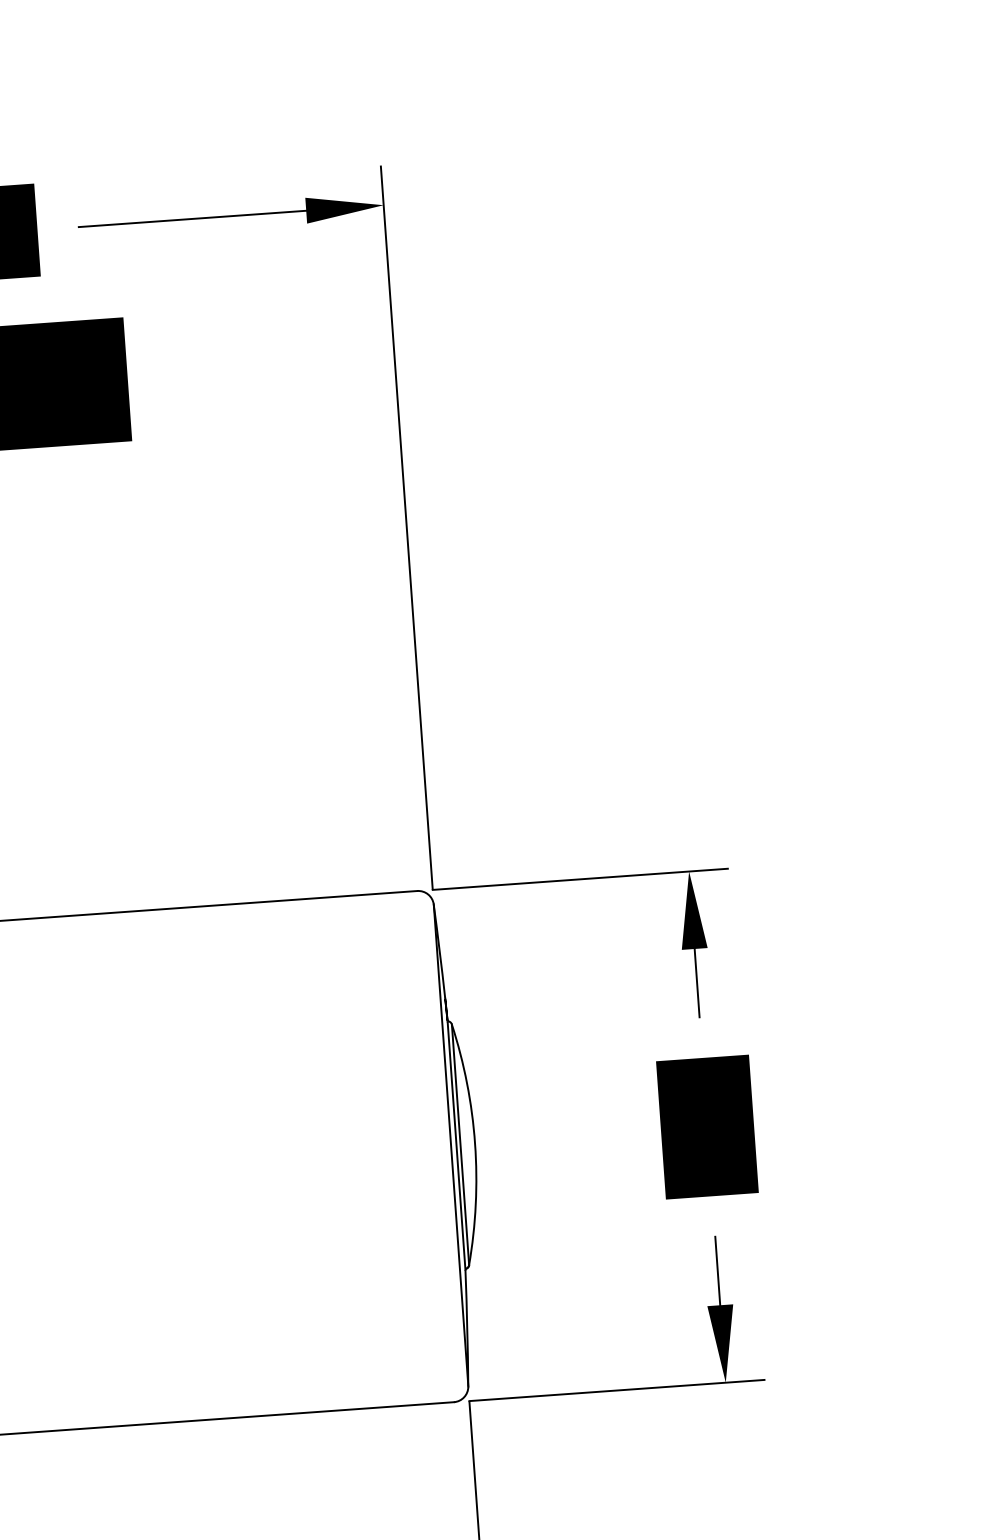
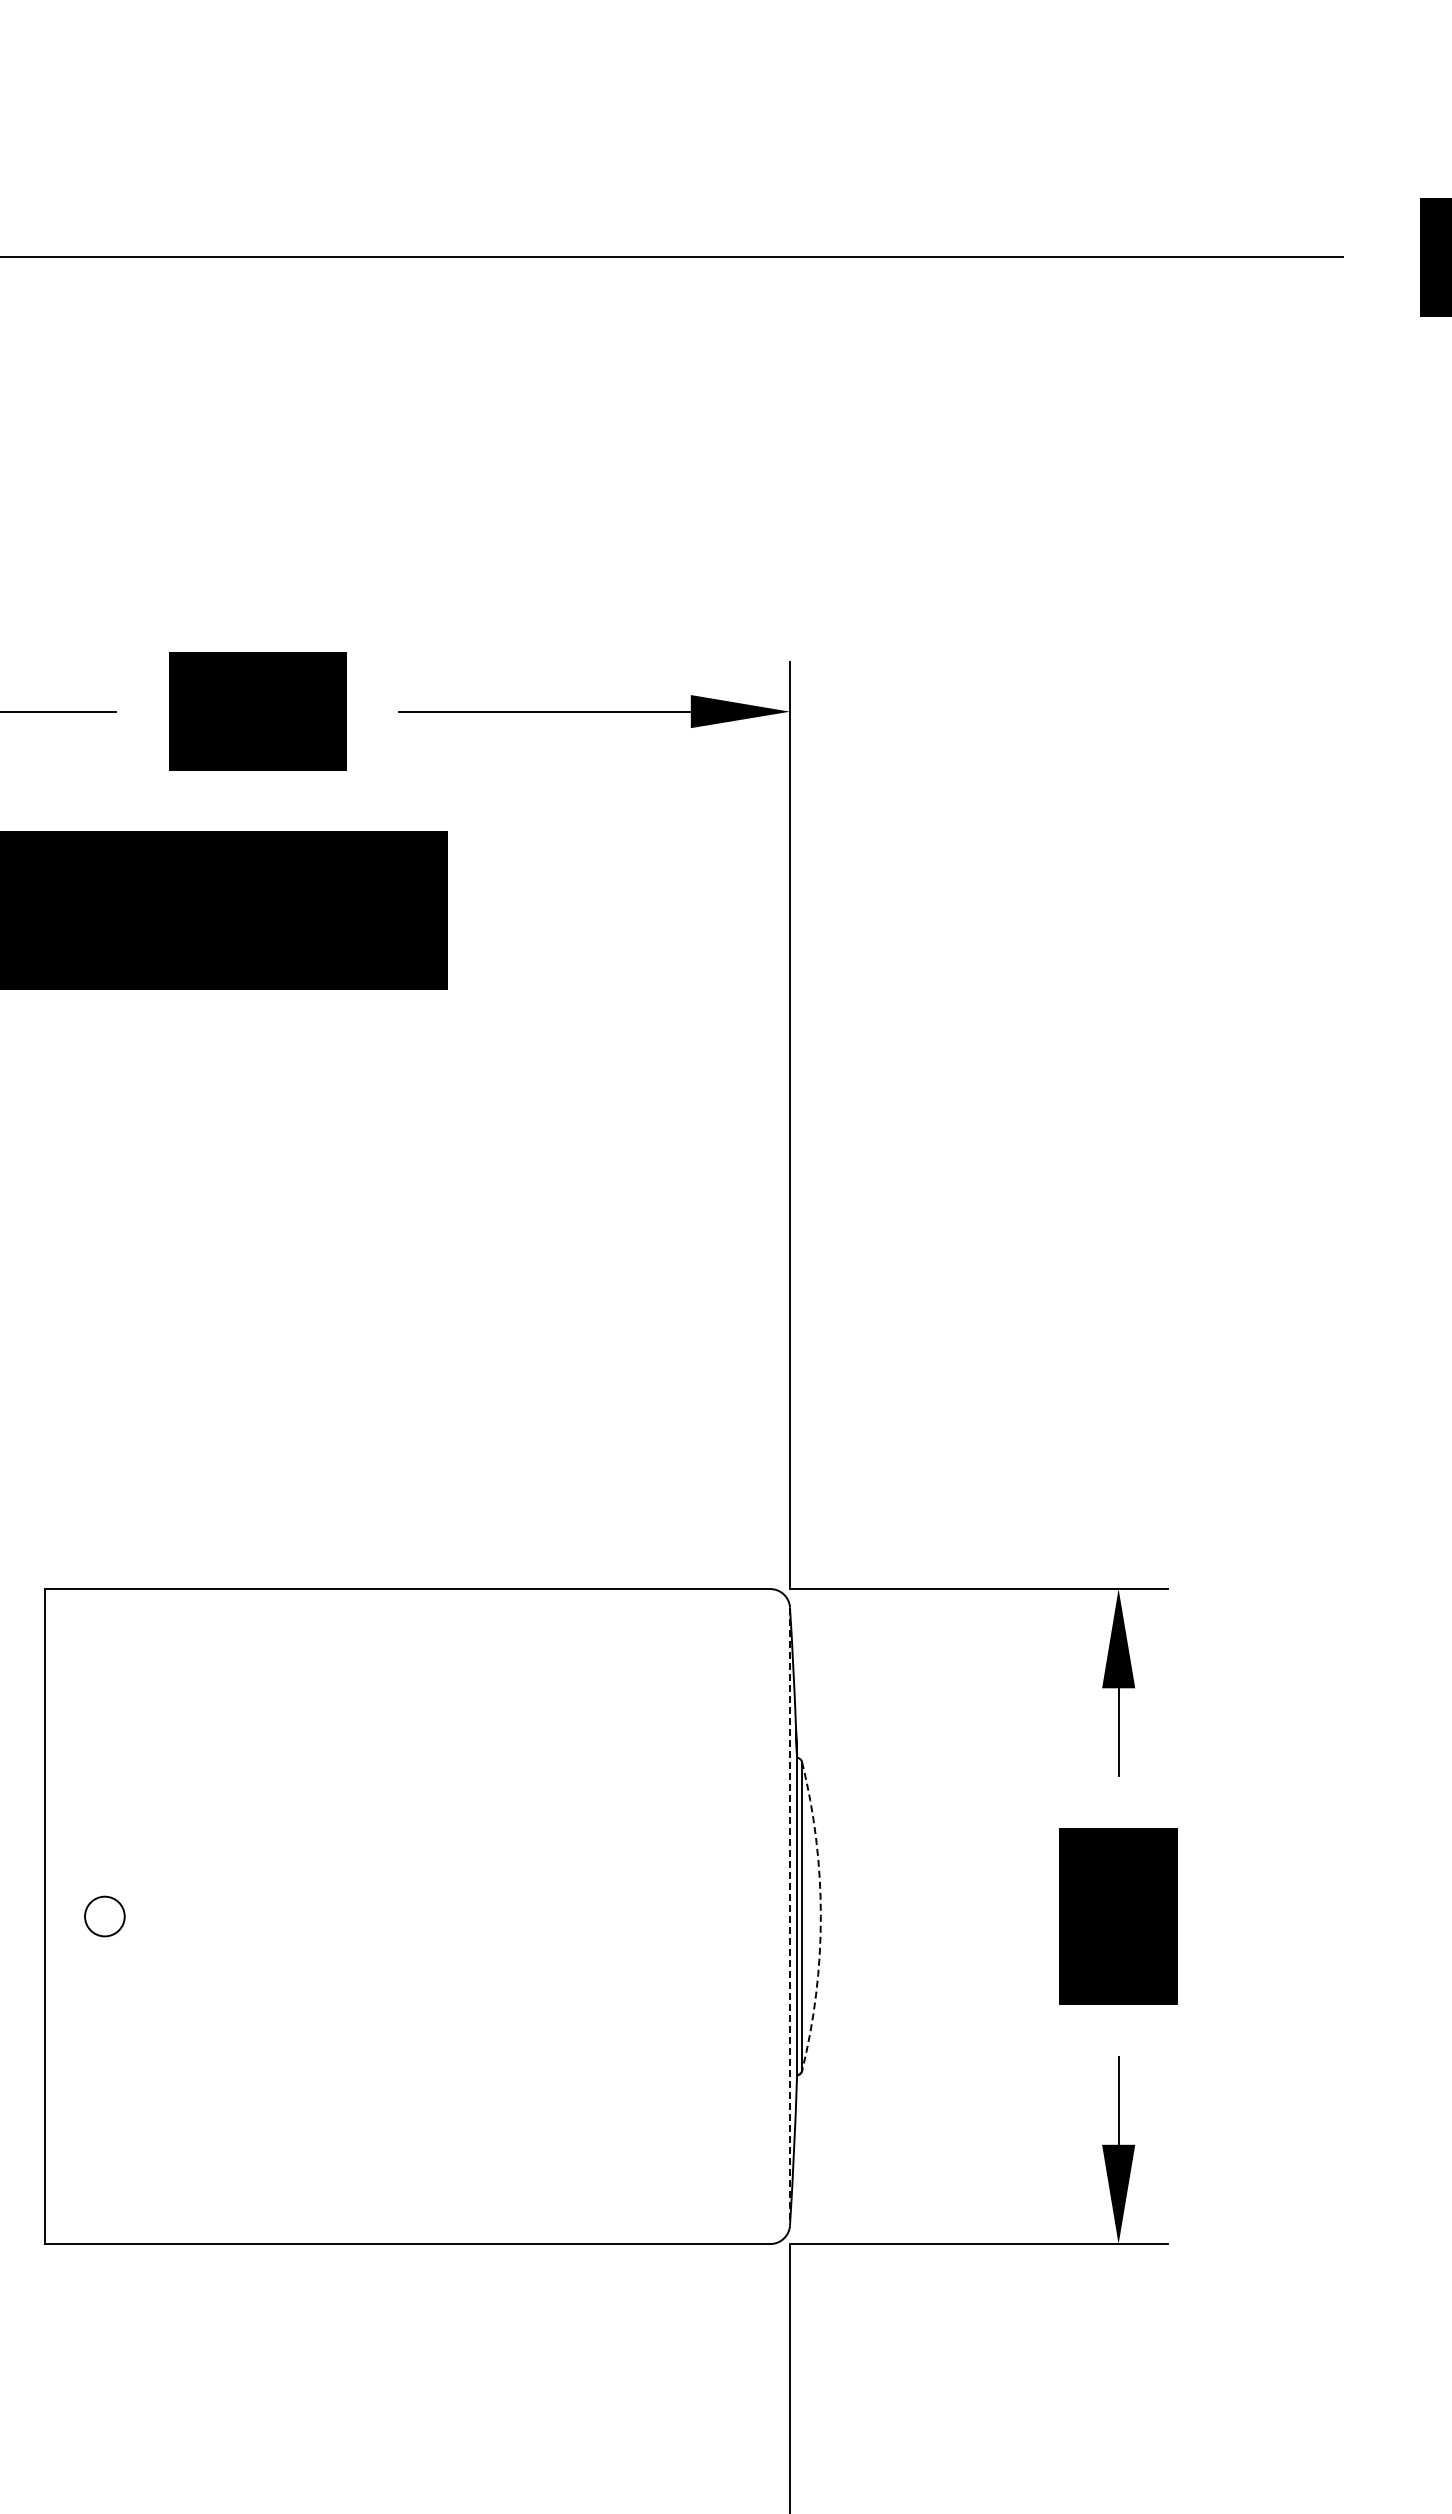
arc: (474, 1143) -> (820, 1916), solid -> dashed
line: (451, 1145) -> (790, 1916), solid -> dashed

